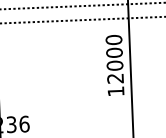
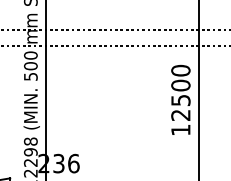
text: (114, 65) -> (180, 100), 12000 -> 12500

